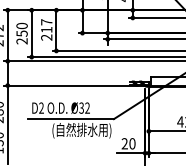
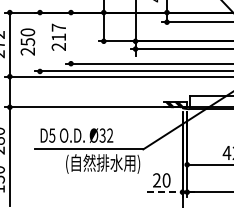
line: (56, 30) -> (71, 37), removed
line: (32, 33) -> (40, 41), removed
text: (41, 108) -> (52, 135), D2 -> D5
line: (130, 153) -> (164, 192), solid -> dashed

